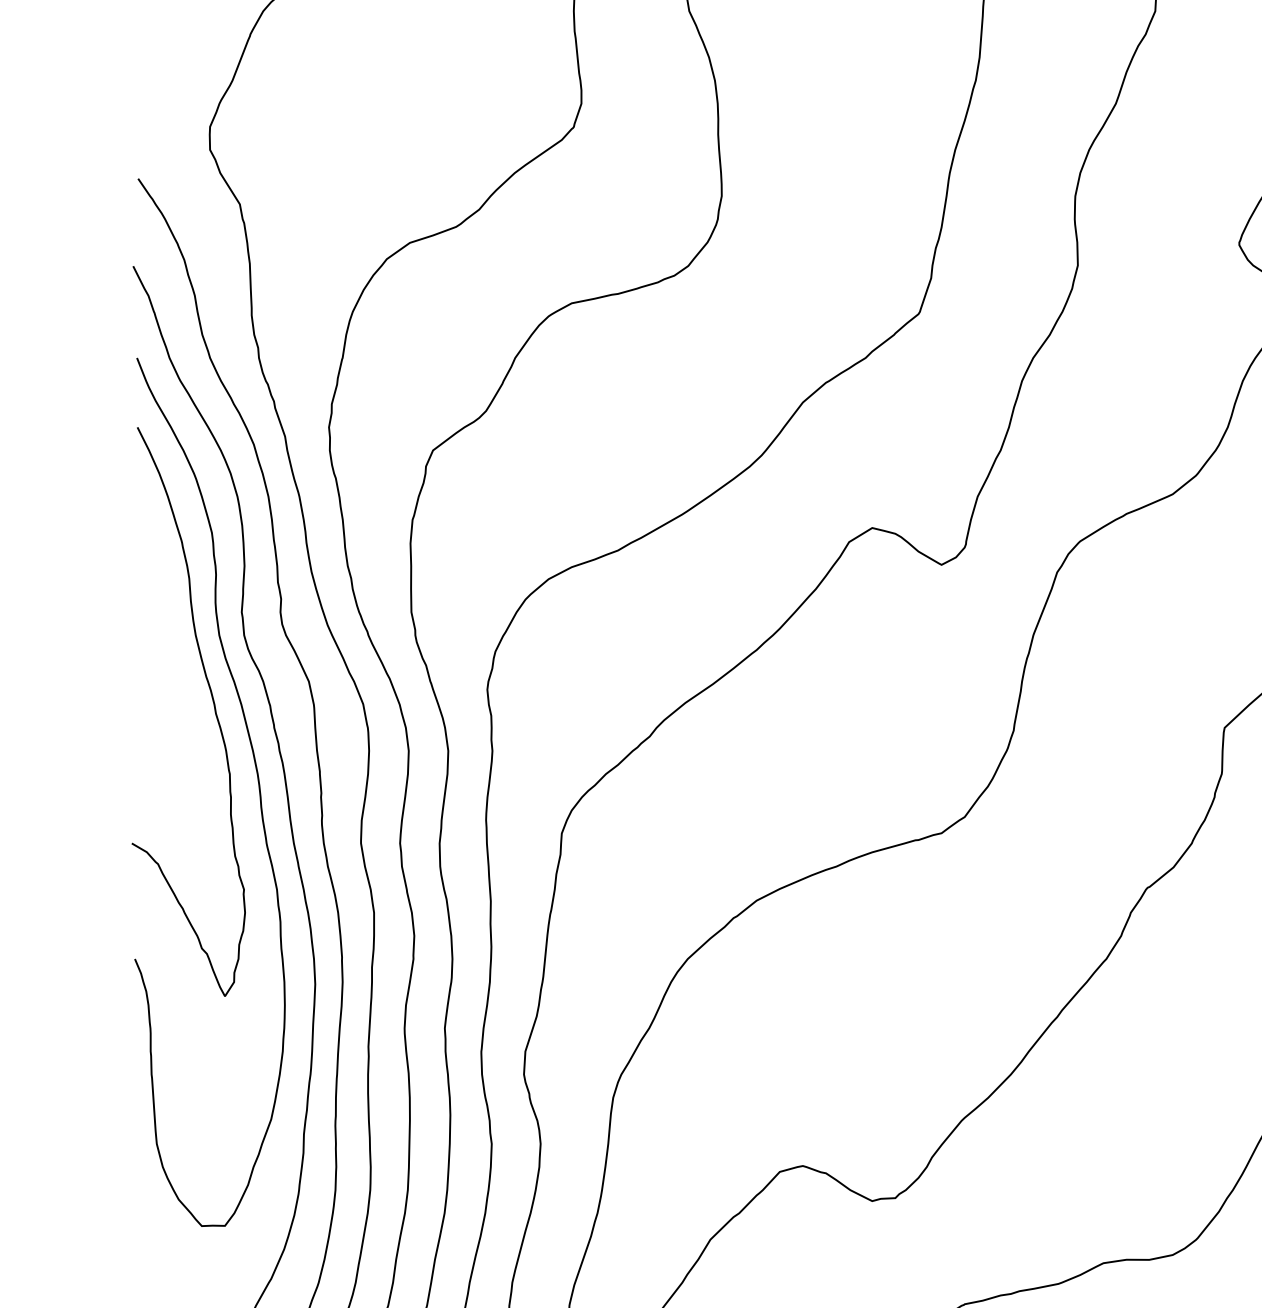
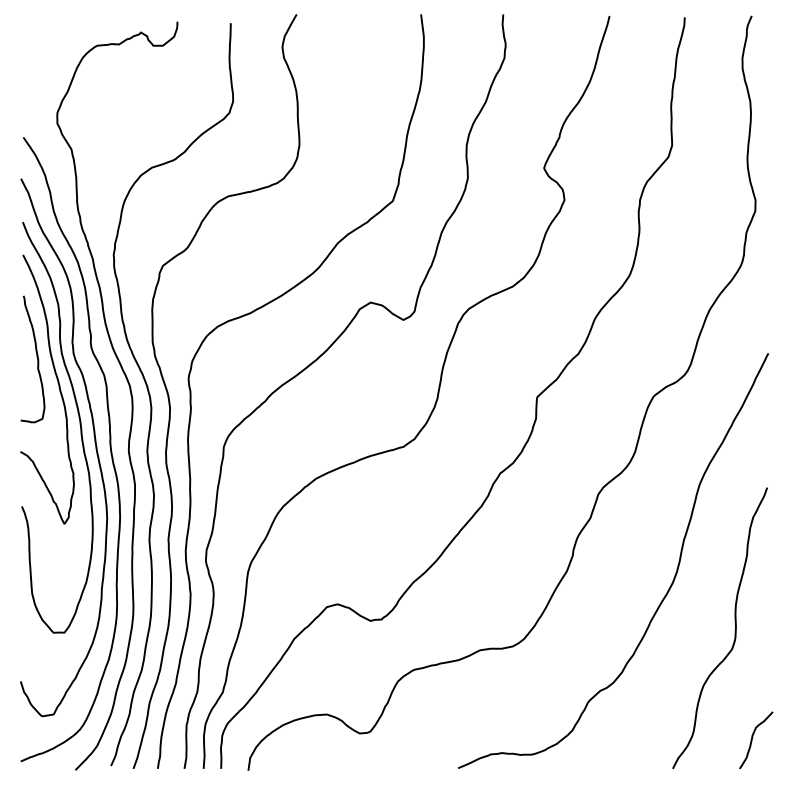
curve: (165, 644) -> (36, 357), added

